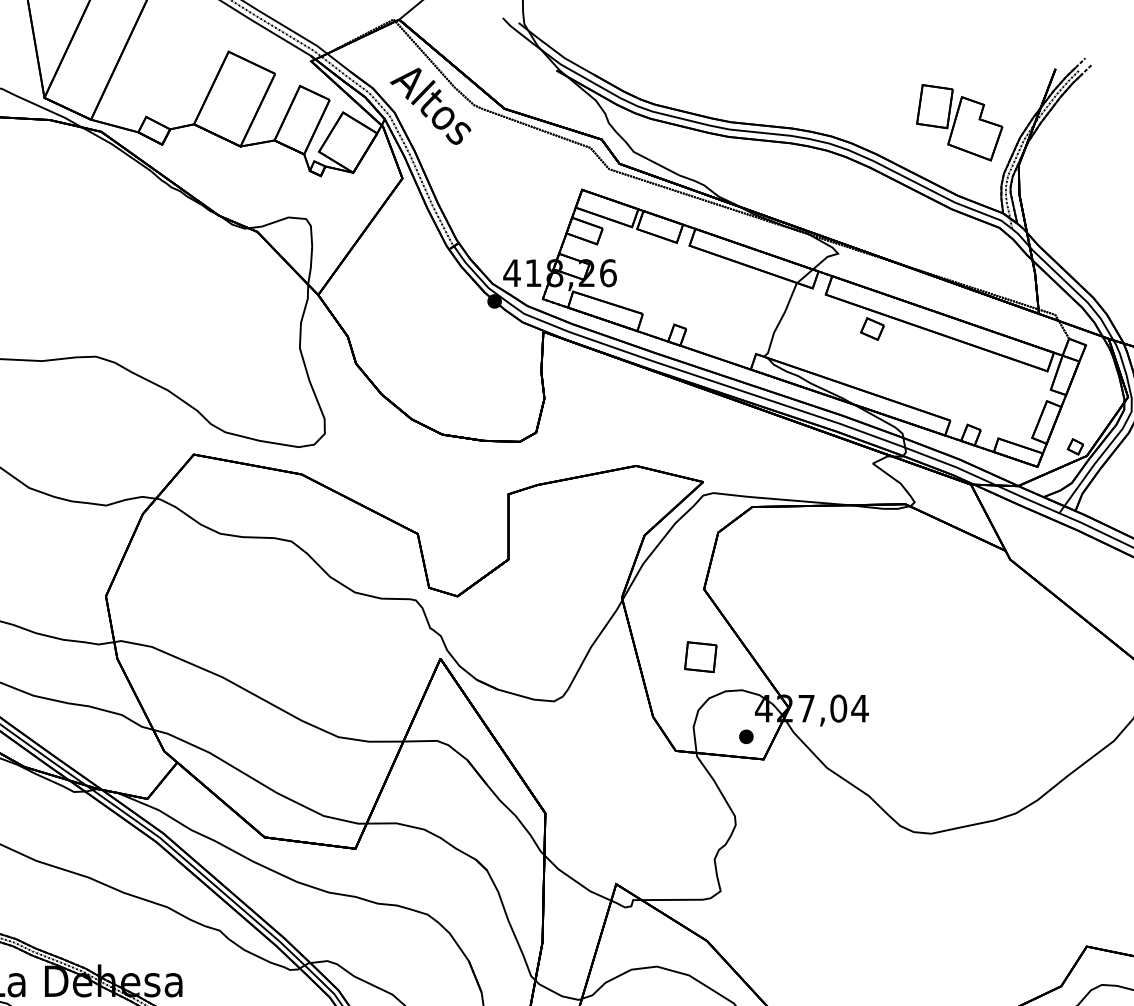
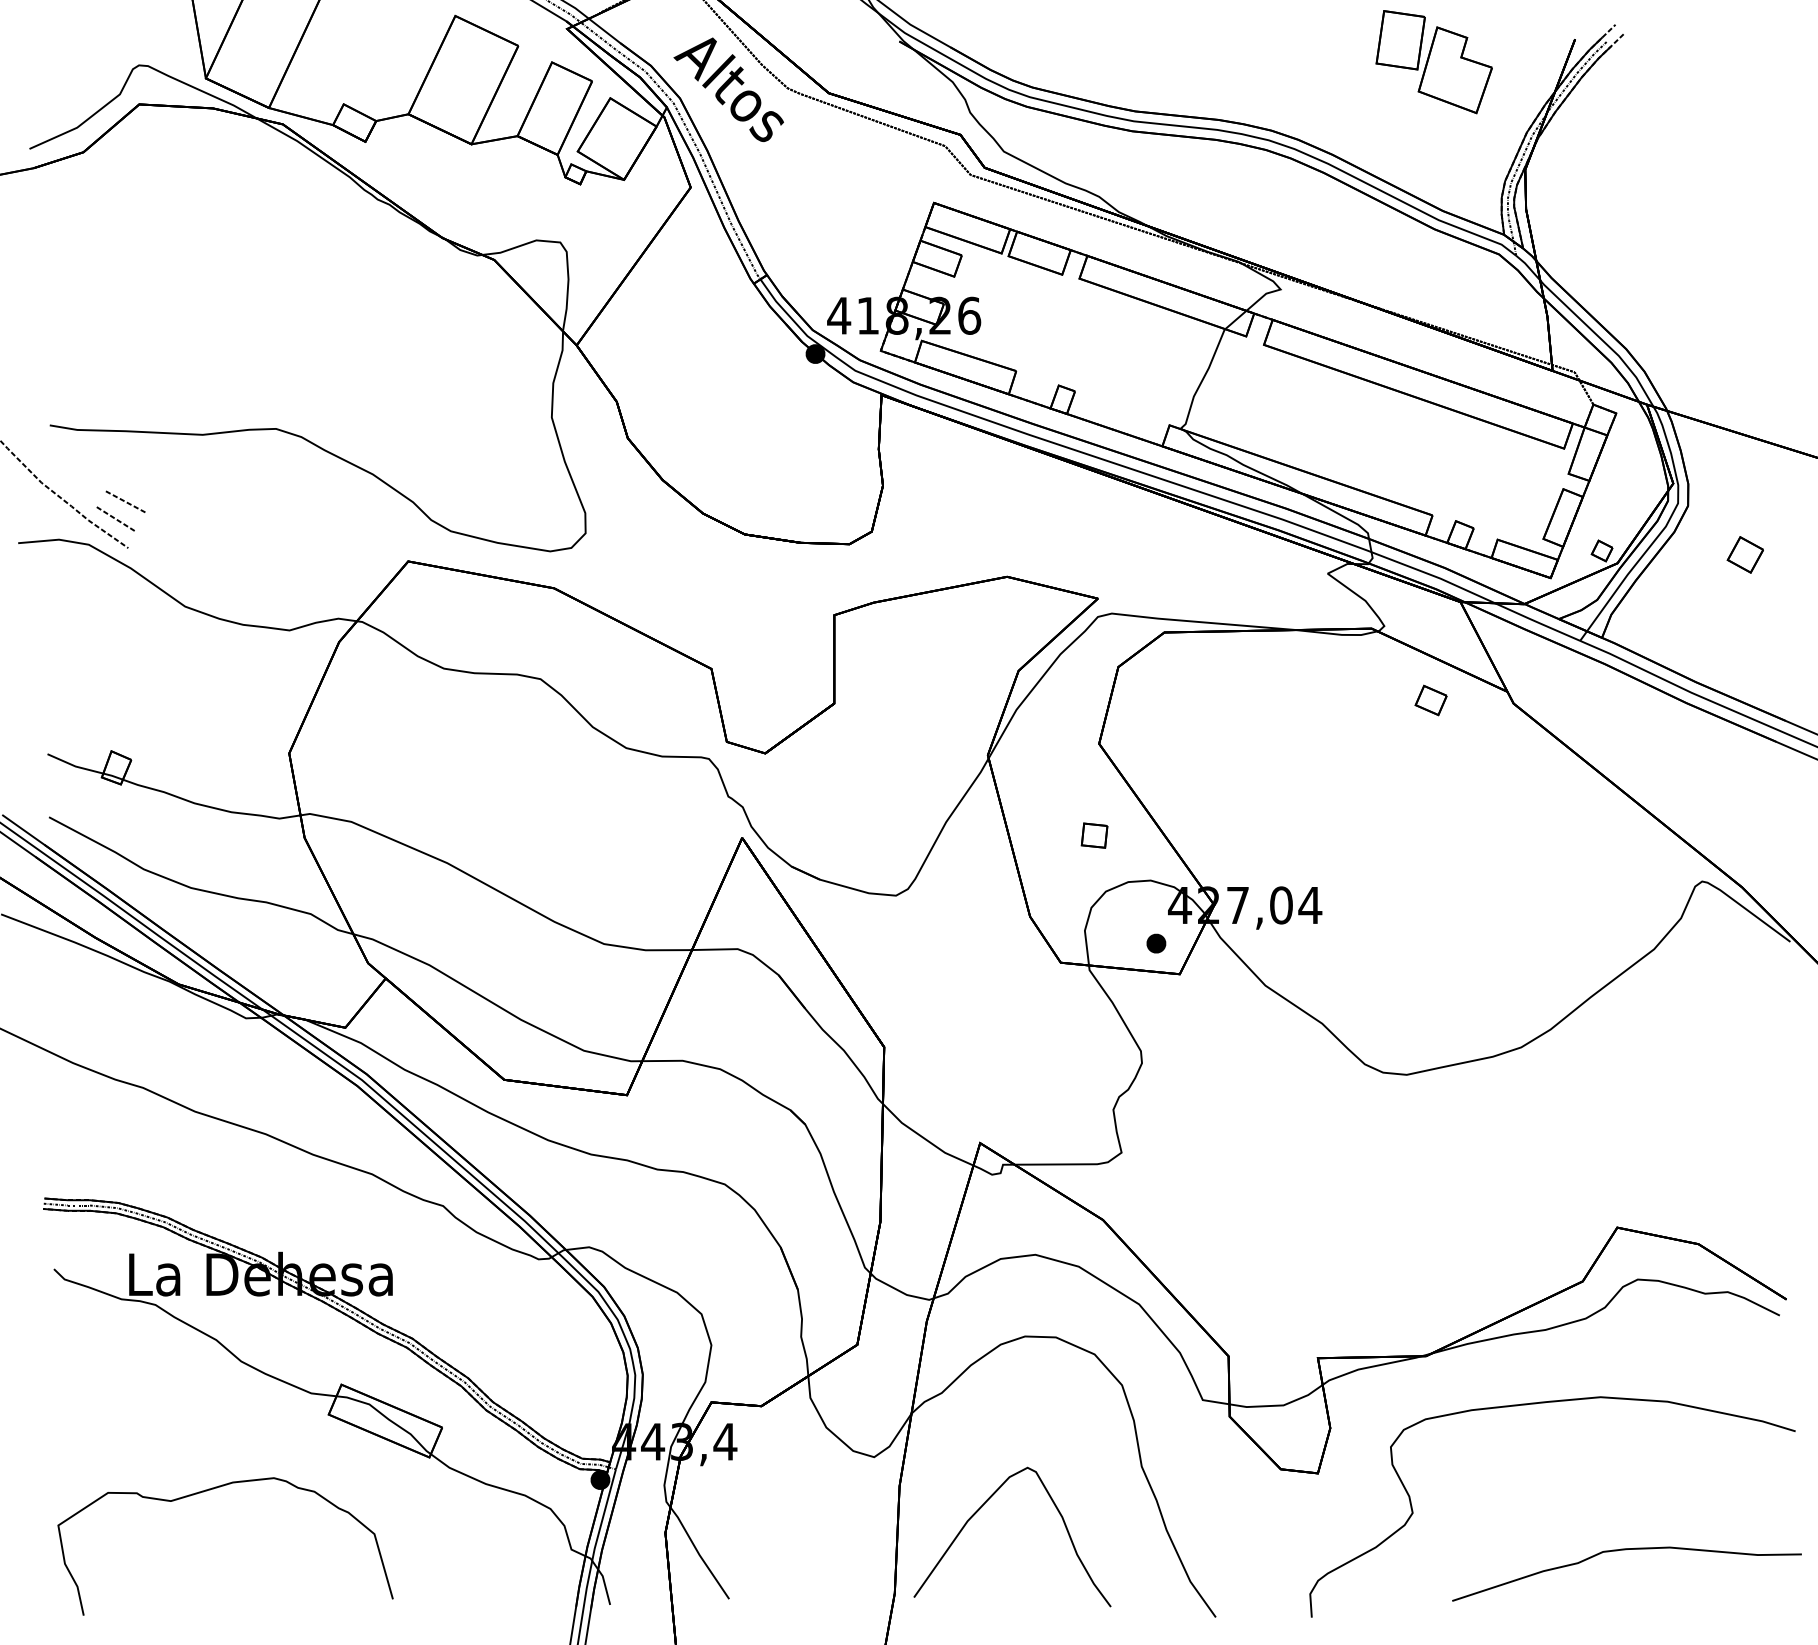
part: (959, 123) -> (1433, 62), moved
part: (871, 329) -> (1430, 700), moved
part: (700, 656) -> (1094, 835), size x0.6

